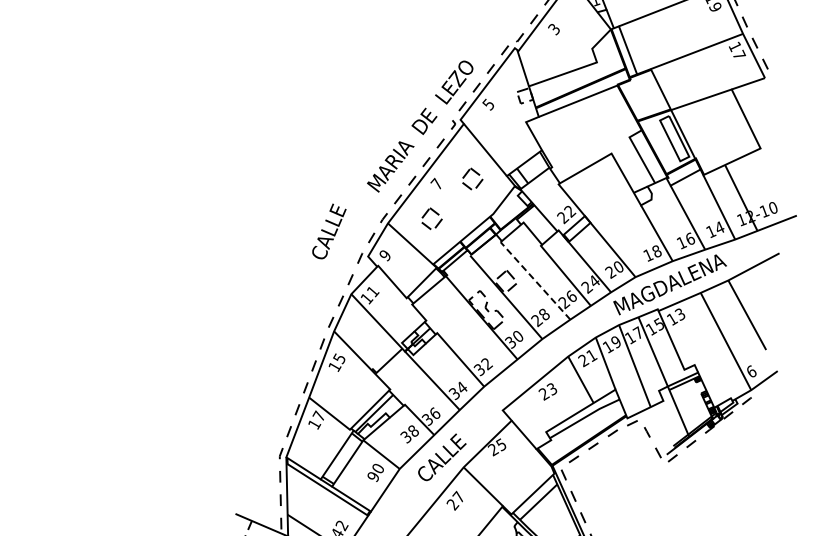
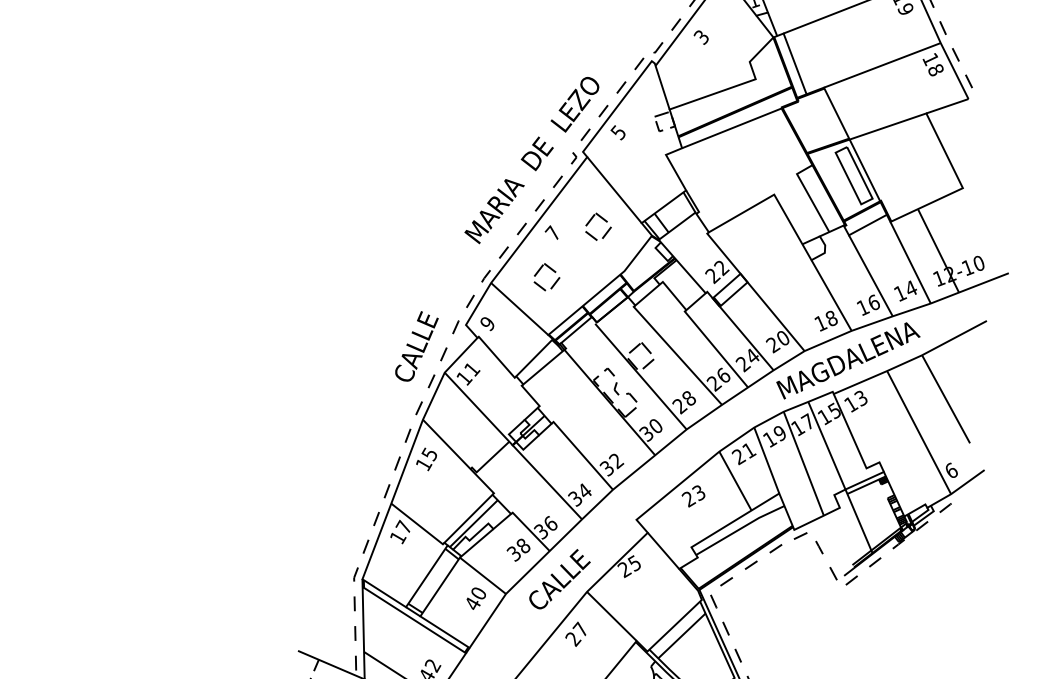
text: (739, 54) -> (936, 69), 17 -> 18
text: (329, 231) -> (417, 346), moved
line: (534, 279) -> (676, 354), dashed -> solid
text: (373, 476) -> (472, 603), 90 -> 40

